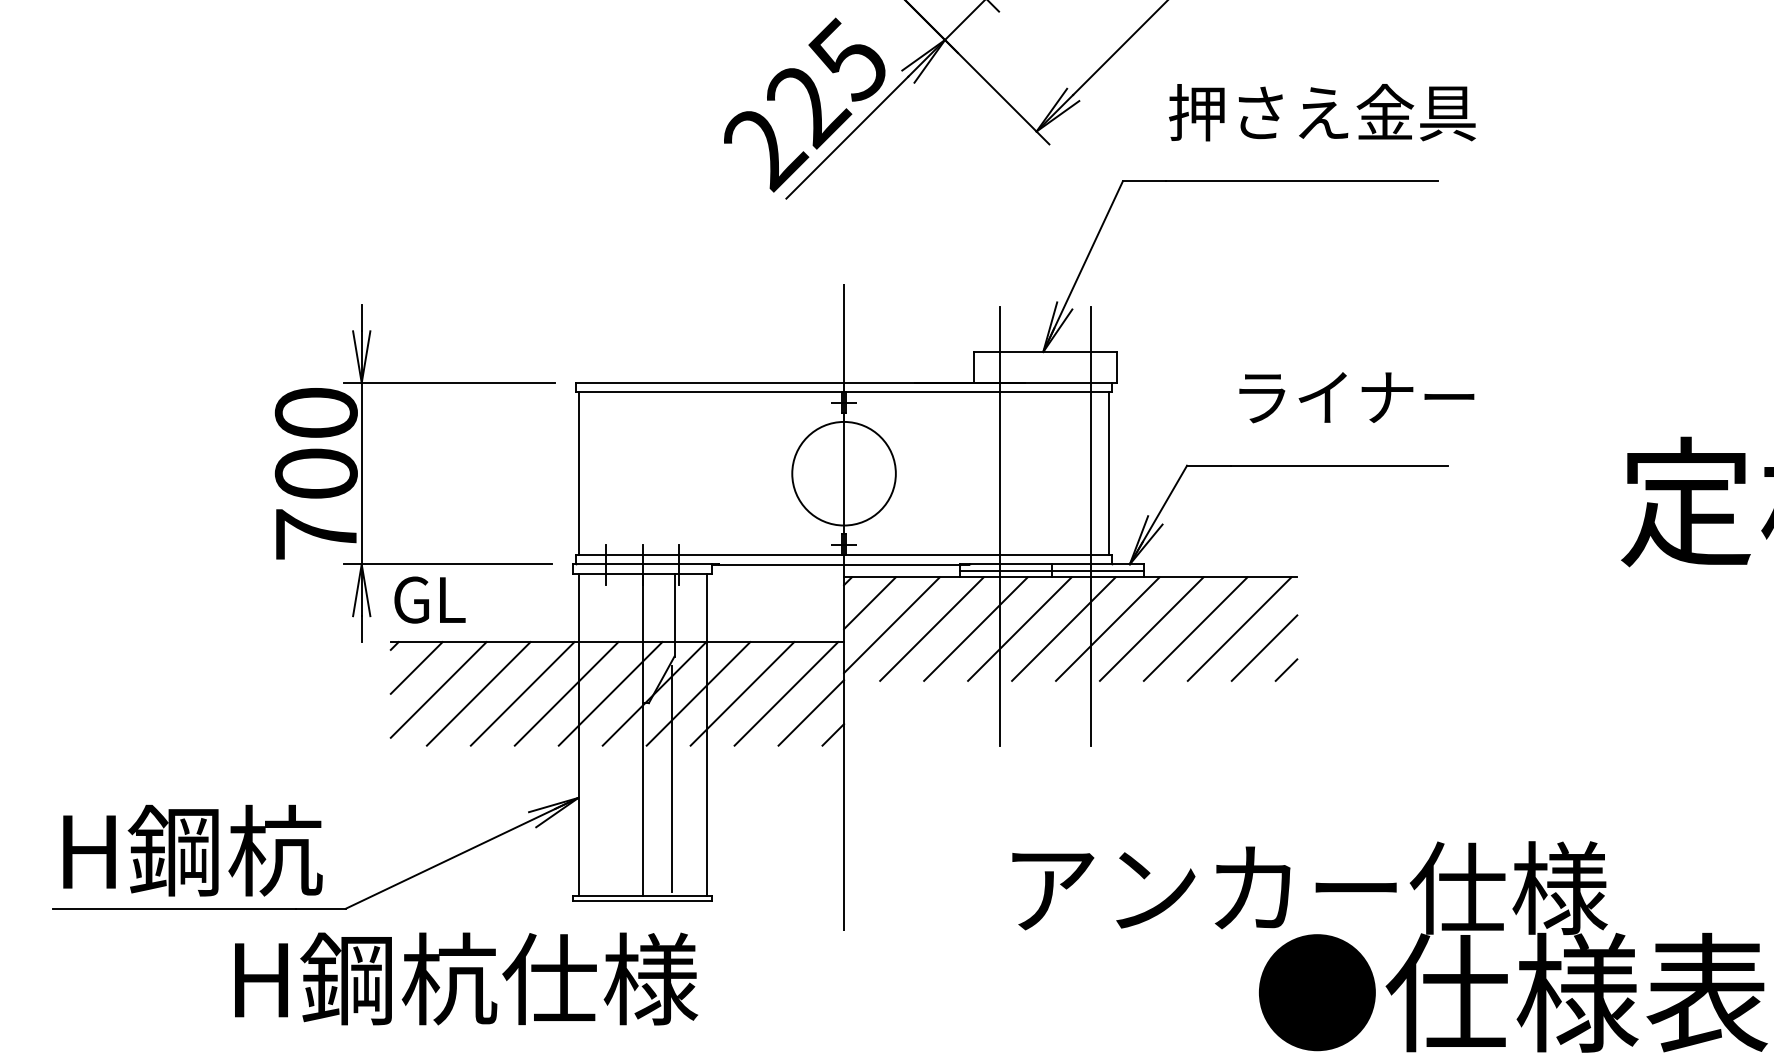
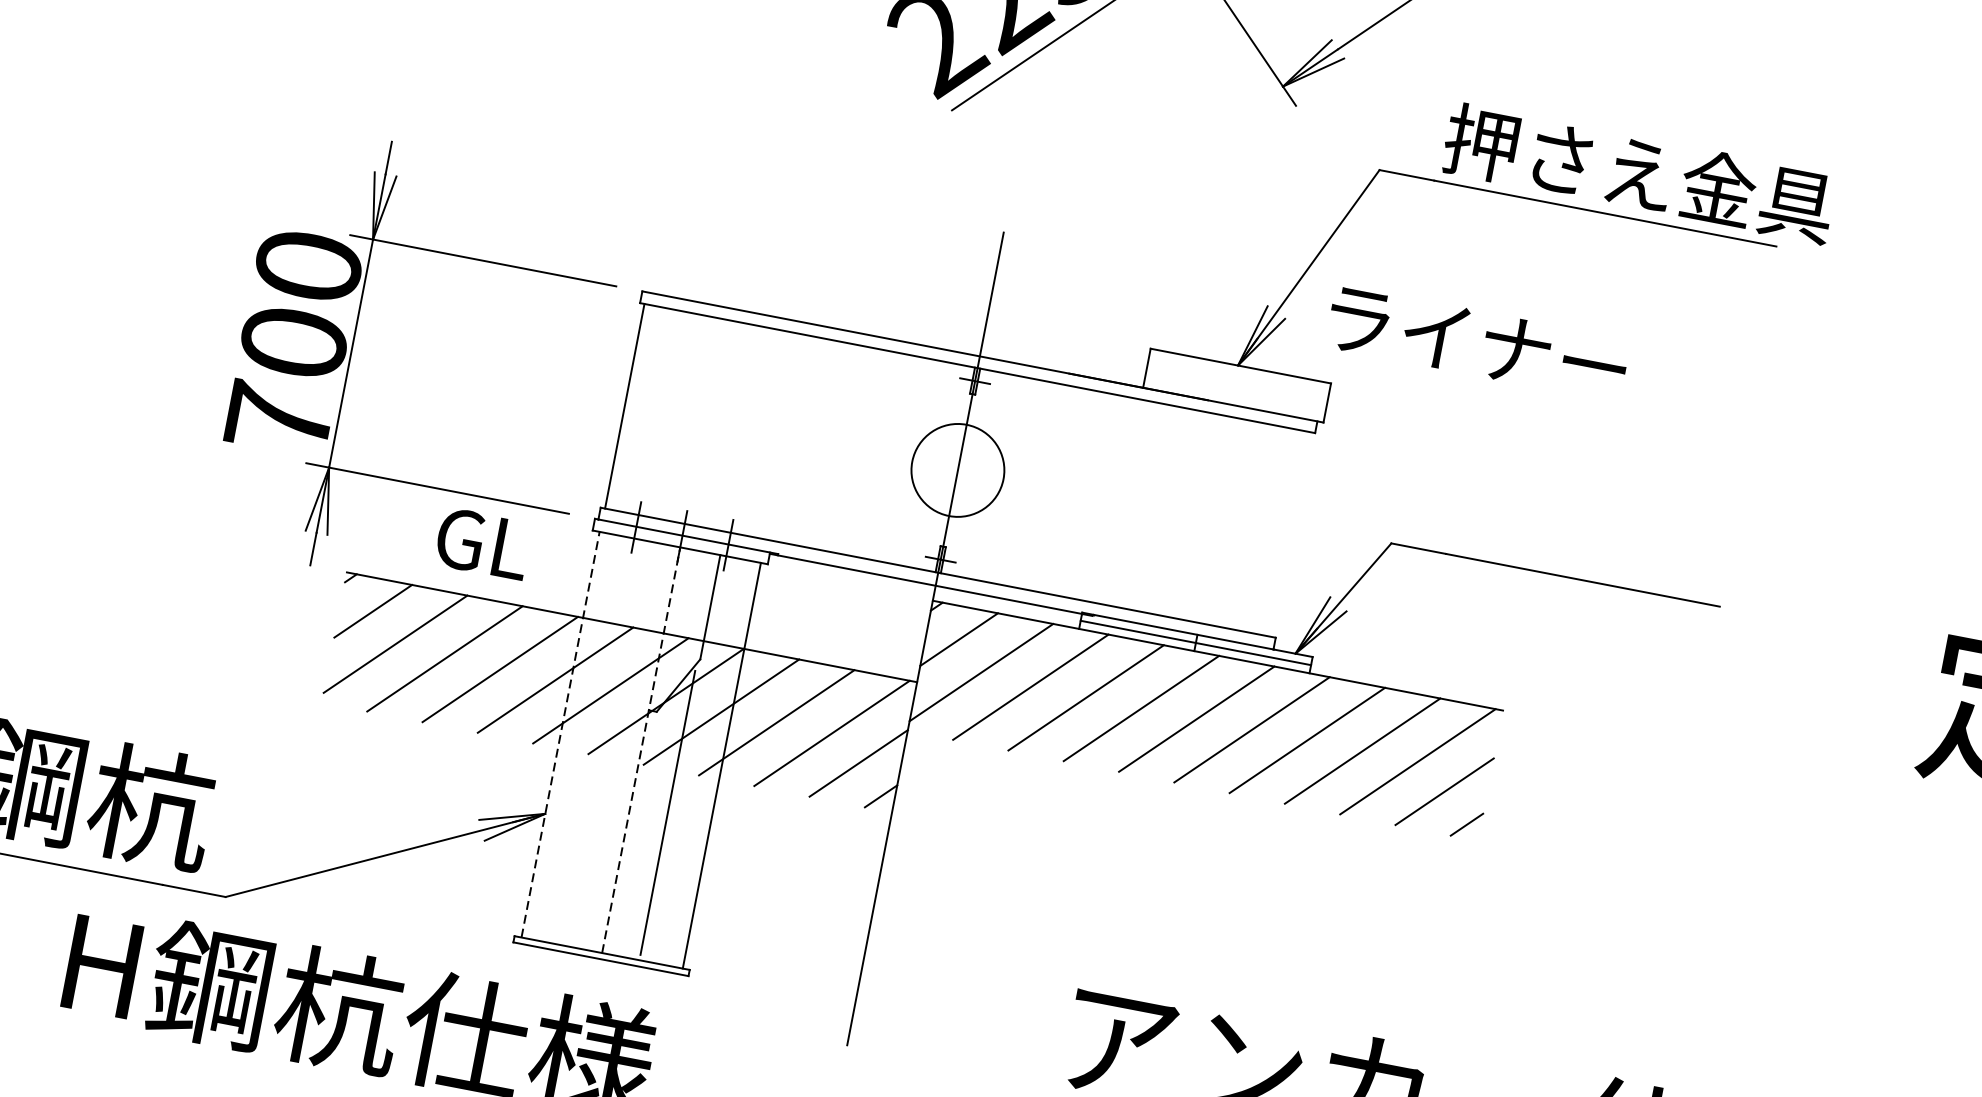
text: (1322, 112) -> (1639, 173), moved
text: (1356, 397) -> (1477, 343), moved
circle: (843, 473) -> (957, 469), size x0.7
line: (1108, 473) -> (1290, 534), removed
line: (999, 526) -> (1140, 574), removed
line: (1091, 526) -> (1256, 596), removed
text: (429, 599) -> (482, 542), moved
line: (578, 734) -> (560, 734), solid -> dashed
line: (642, 734) -> (641, 749), solid -> dashed

